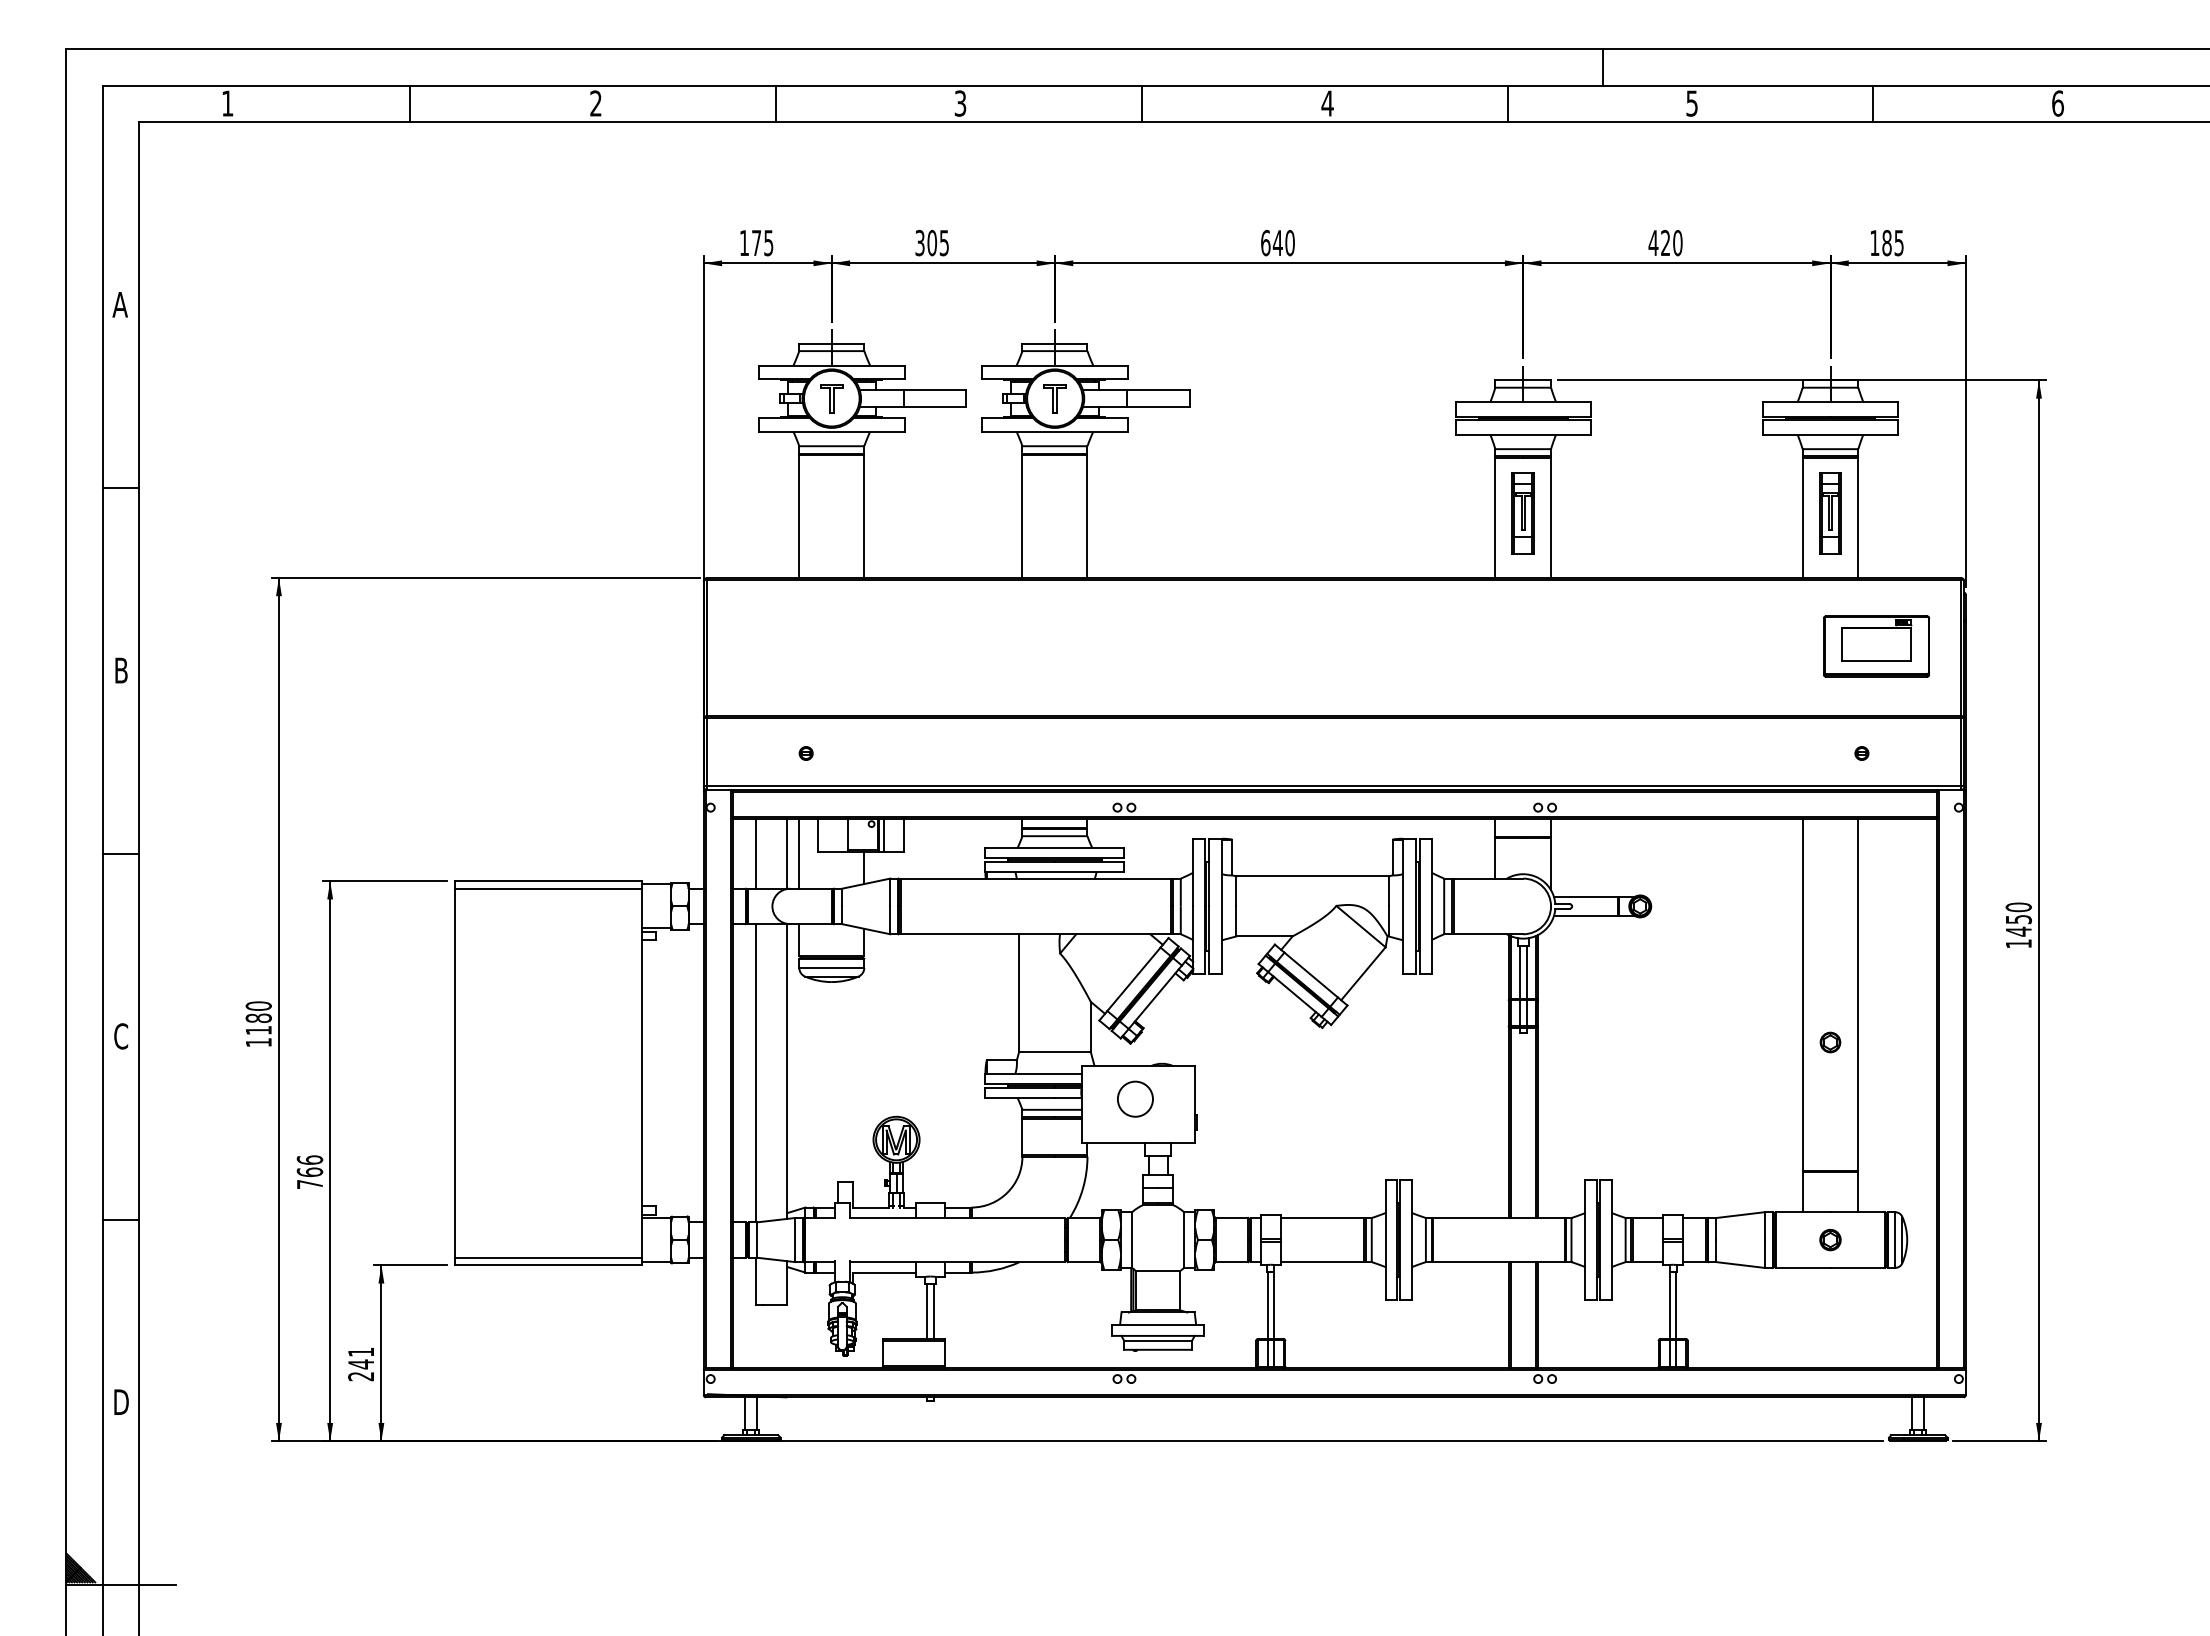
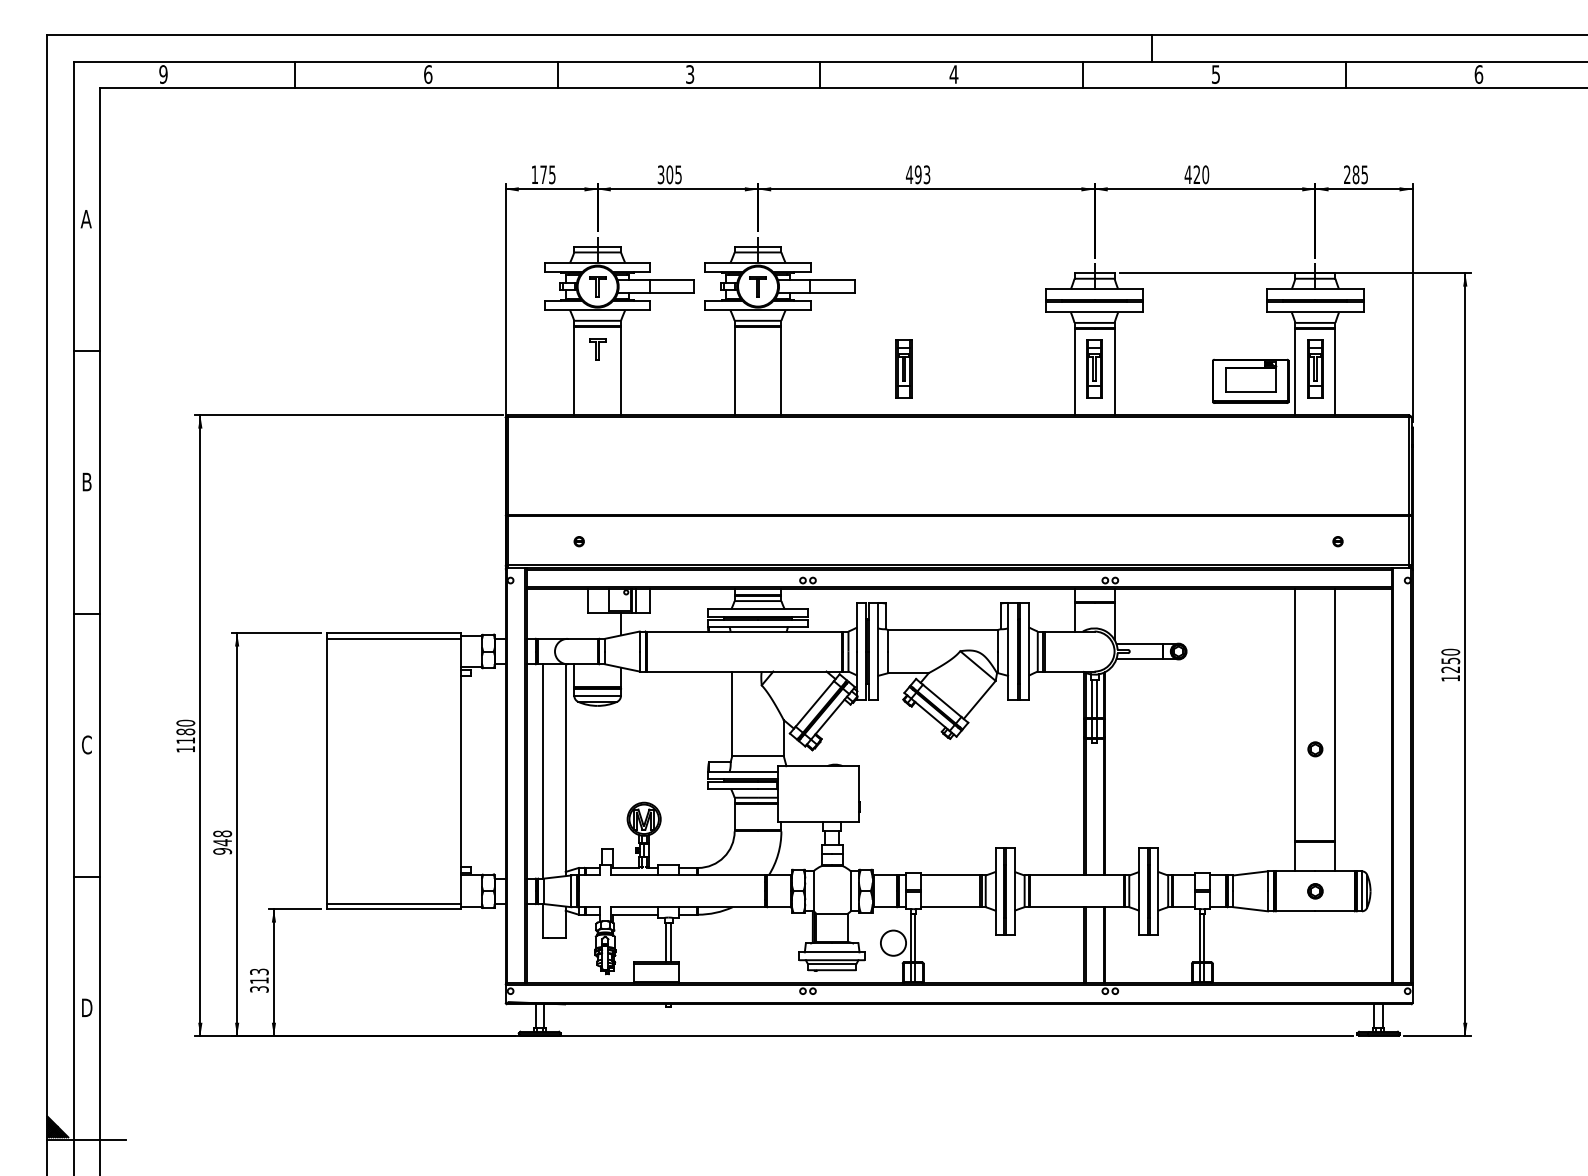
text: (227, 103) -> (163, 74), 1 -> 9
text: (596, 103) -> (428, 74), 2 -> 6
text: (1277, 242) -> (917, 174), 640 -> 493
text: (1874, 242) -> (1347, 174), 185 -> 285
part: (831, 485) -> (597, 349), added
part: (1257, 513) -> (903, 369), added
part: (1876, 646) -> (1250, 381), moved
line: (756, 853) -> (543, 613), removed
line: (787, 853) -> (565, 613), removed
line: (799, 853) -> (574, 613), removed
text: (2018, 931) -> (1450, 669), 1450 -> 1250
circle: (1135, 1098) -> (893, 942), moved
text: (309, 1172) -> (222, 842), 766 -> 948
text: (361, 1364) -> (259, 980), 241 -> 313

